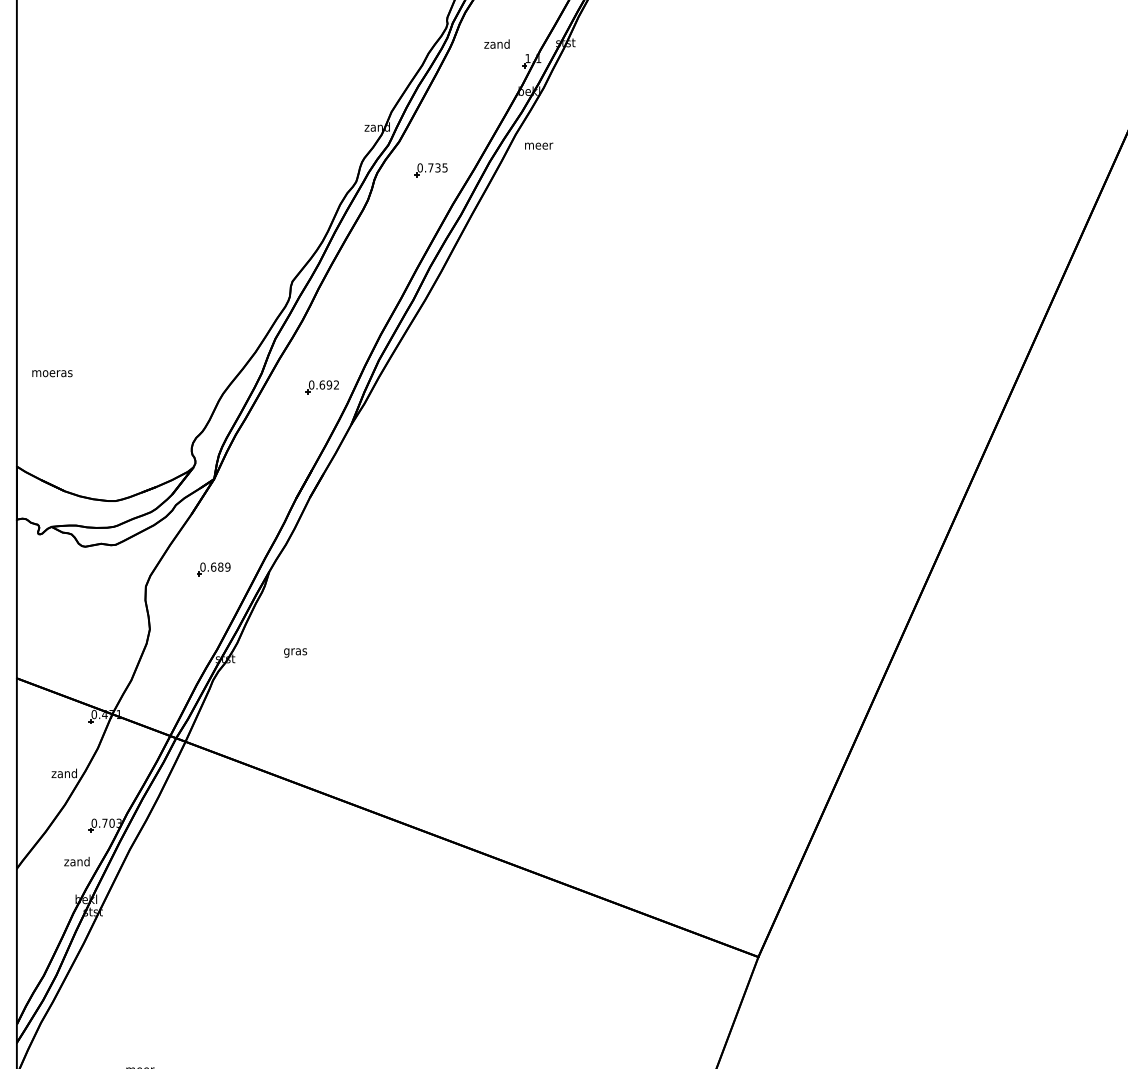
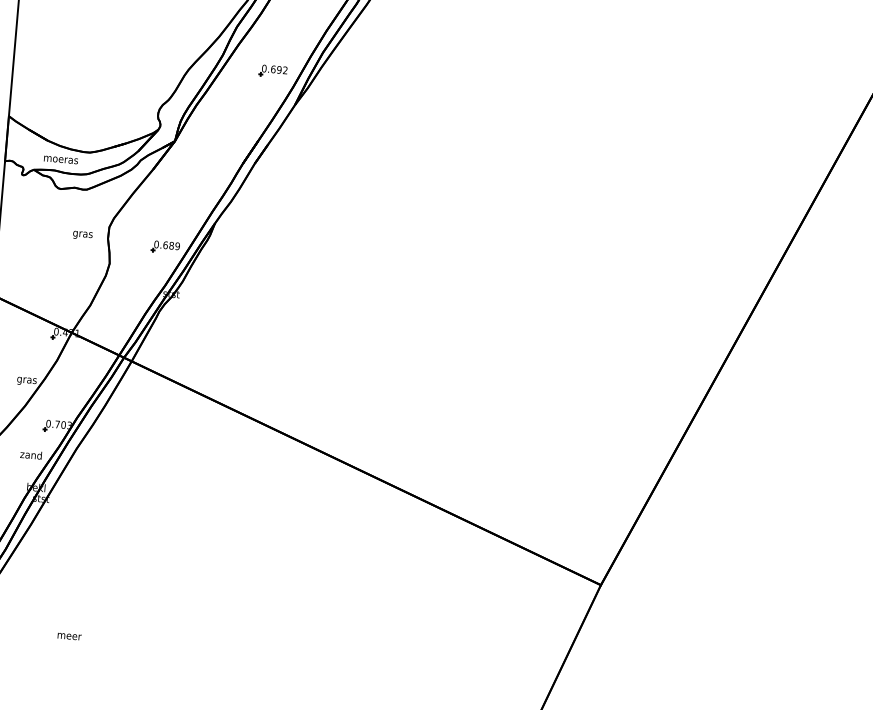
text: (52, 373) -> (61, 159), moved
part: (213, 569) -> (165, 247), moved
text: (295, 652) -> (82, 235), moved
text: (63, 774) -> (26, 380), zand -> gras

